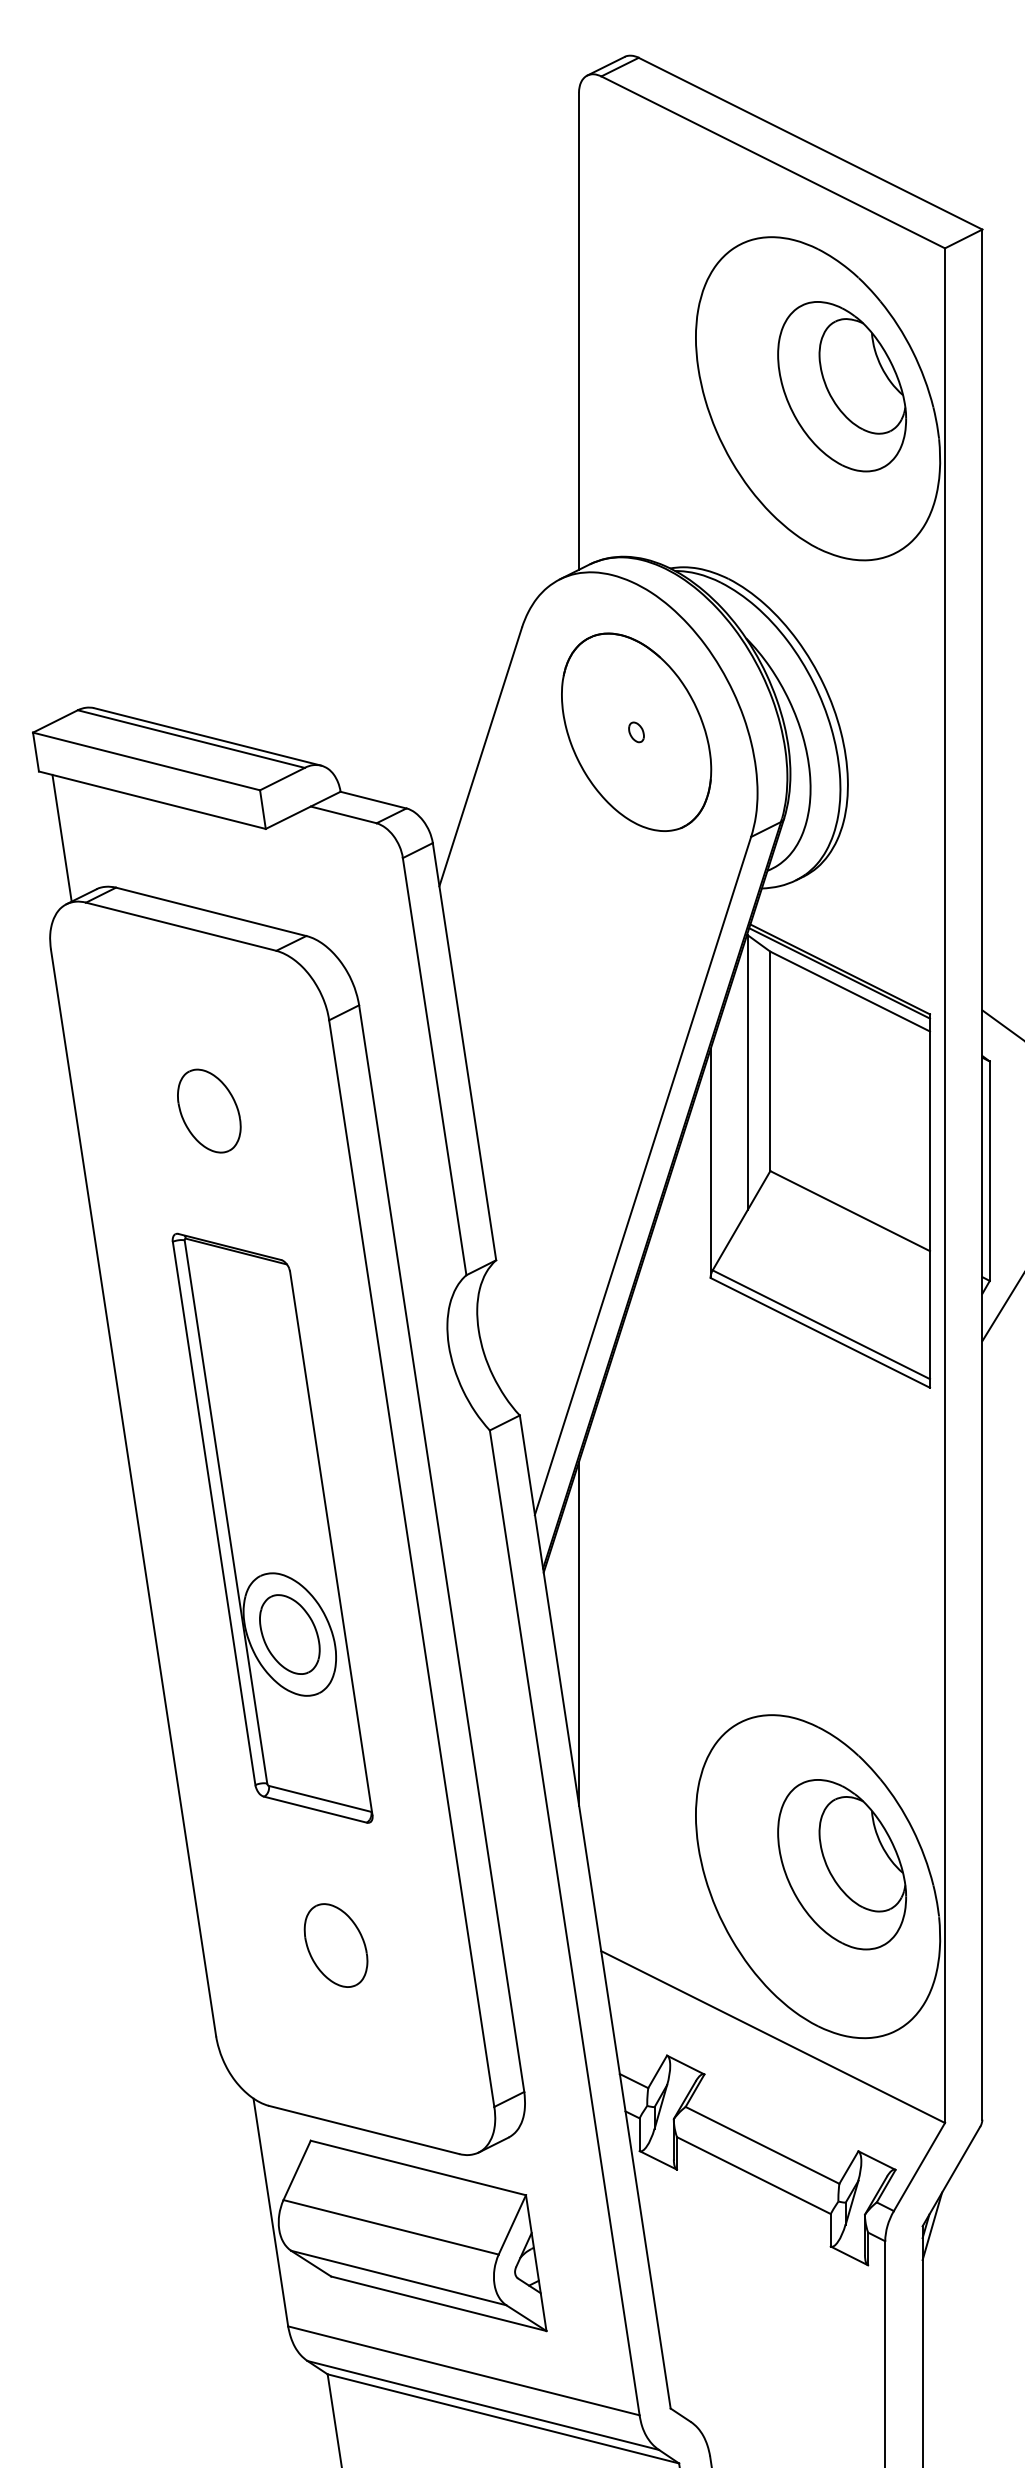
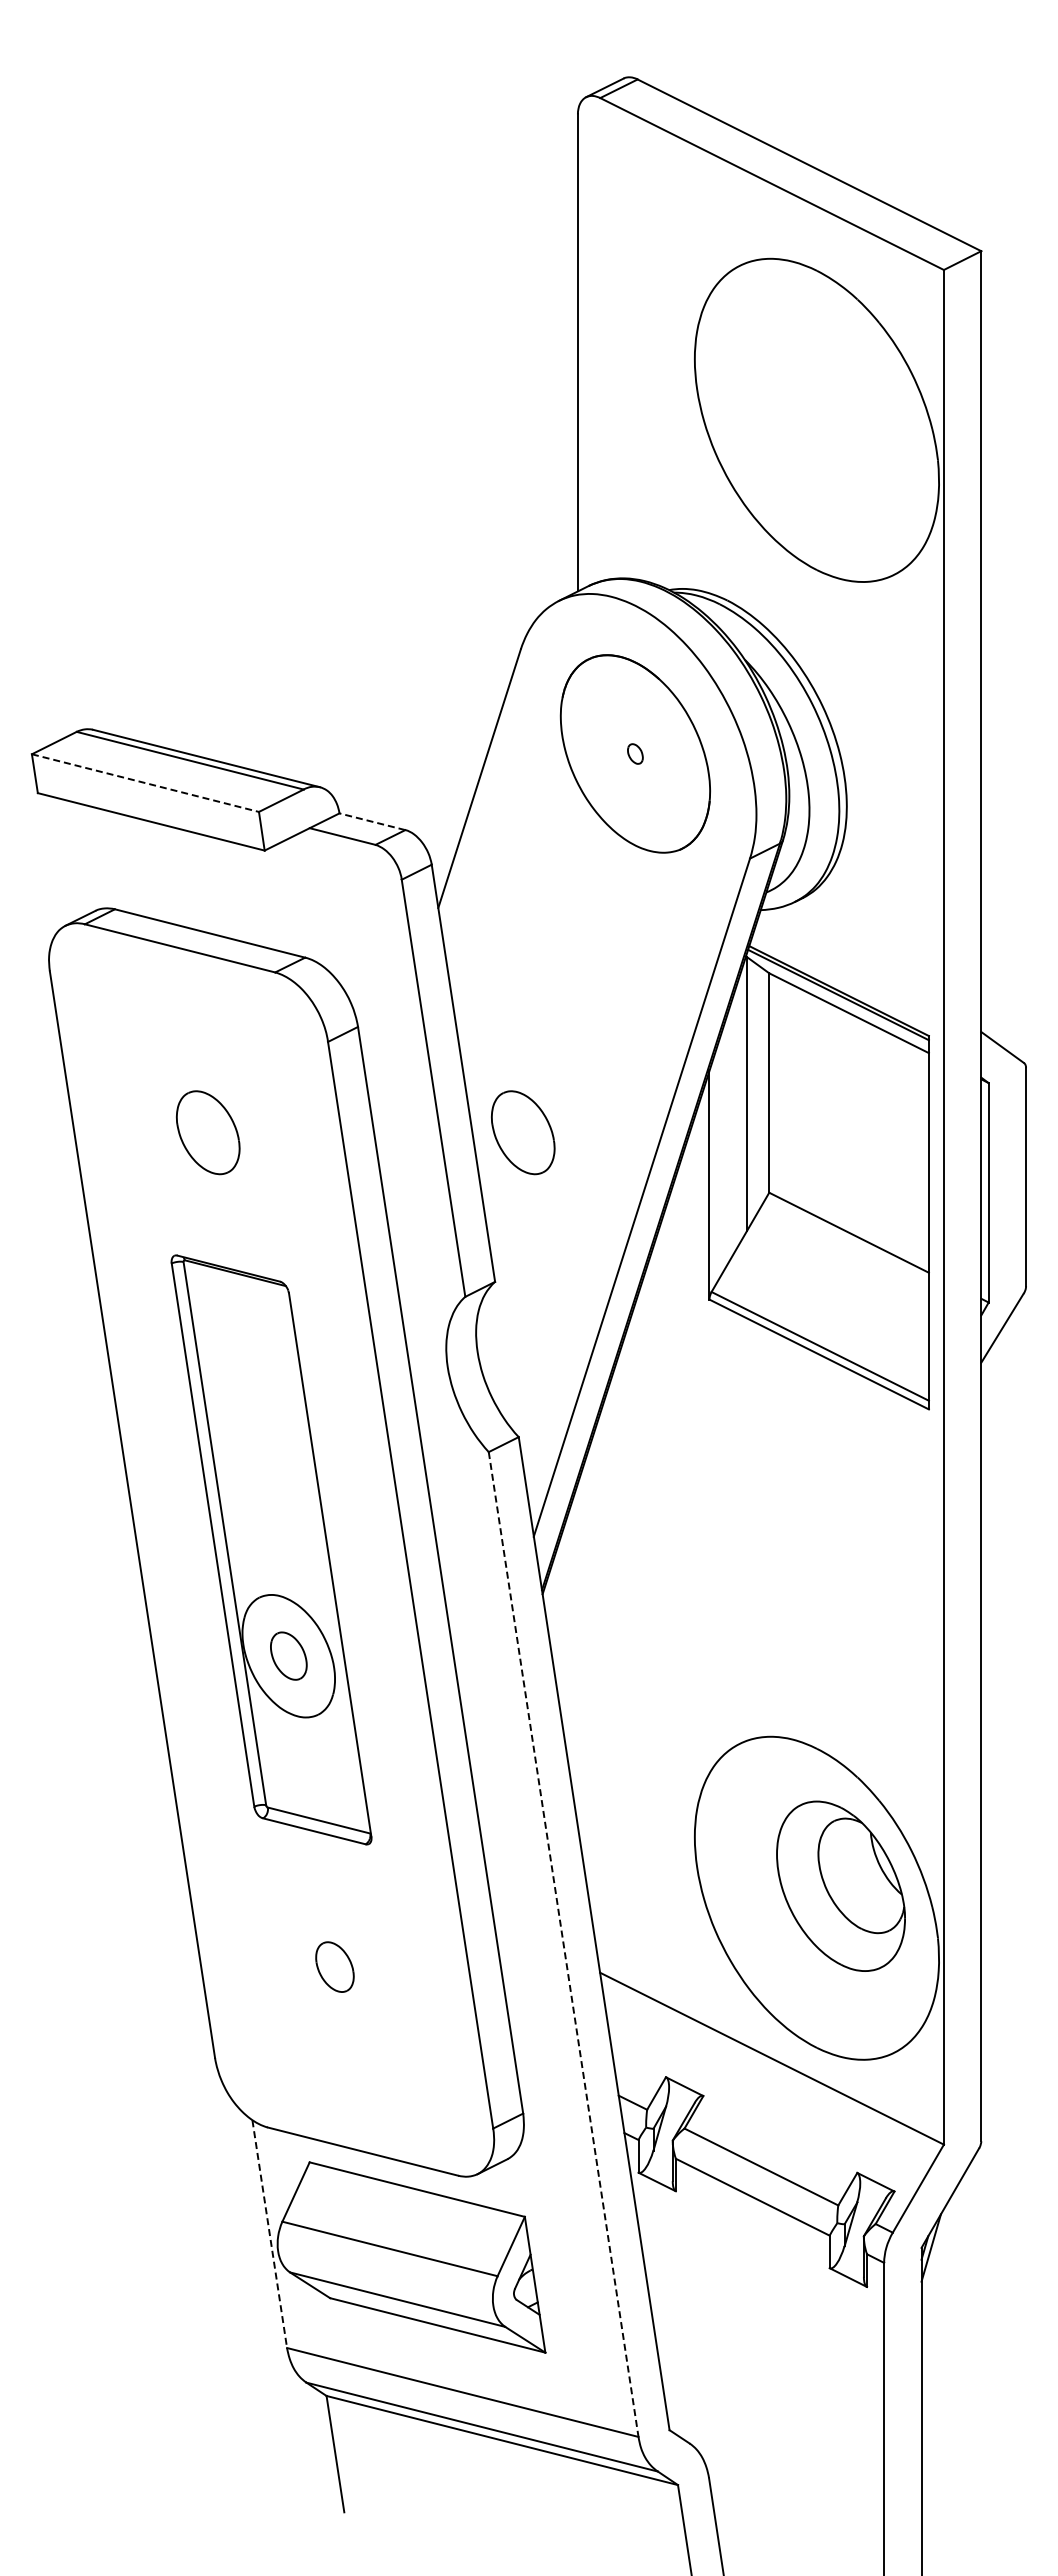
part: (841, 385) -> (840, 407), removed
line: (146, 761) -> (145, 783), solid -> dashed
line: (373, 799) -> (372, 821), solid -> dashed
line: (61, 837) -> (60, 859), removed
part: (524, 1110) -> (523, 1132), added
part: (289, 1633) -> (288, 1655), size x0.6
line: (578, 1633) -> (577, 1655), removed
line: (564, 1923) -> (563, 1945), solid -> dashed
part: (335, 1944) -> (334, 1966), size x0.6
line: (270, 2212) -> (269, 2234), solid -> dashed

